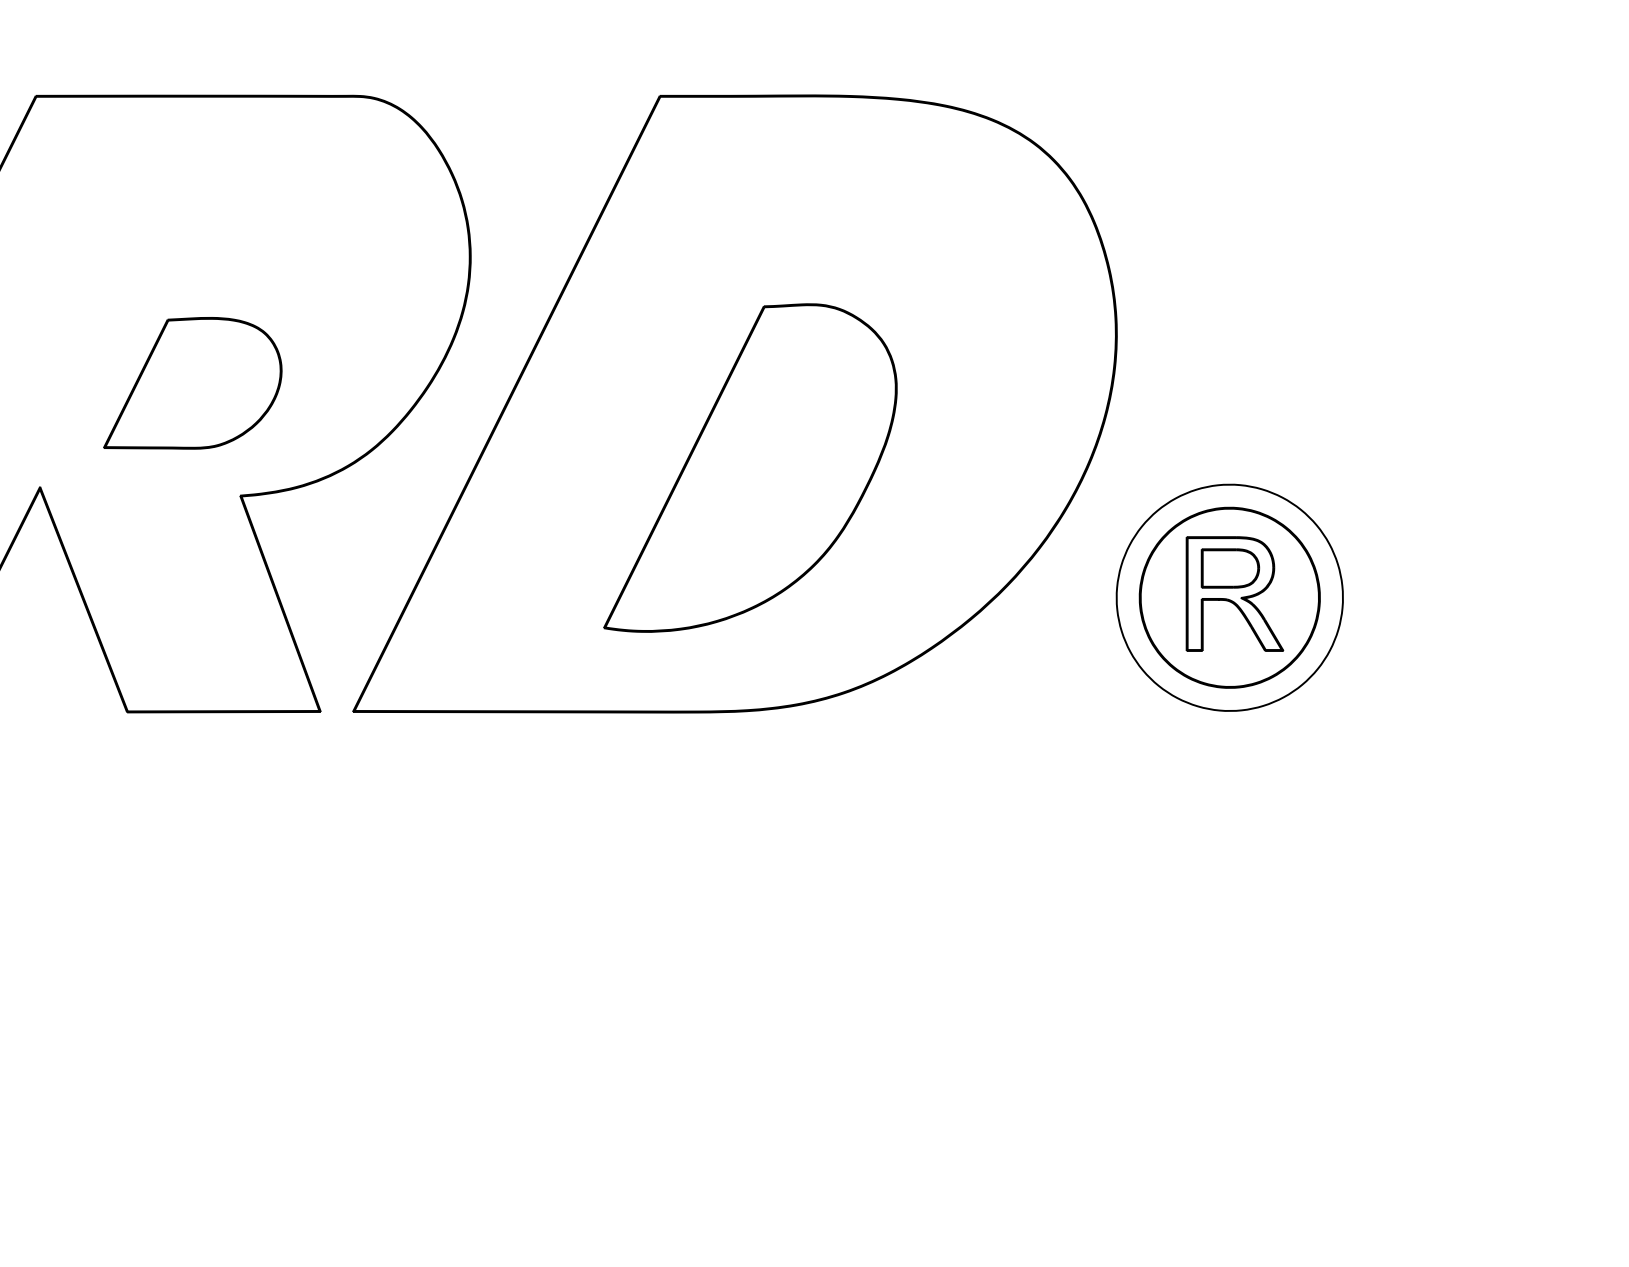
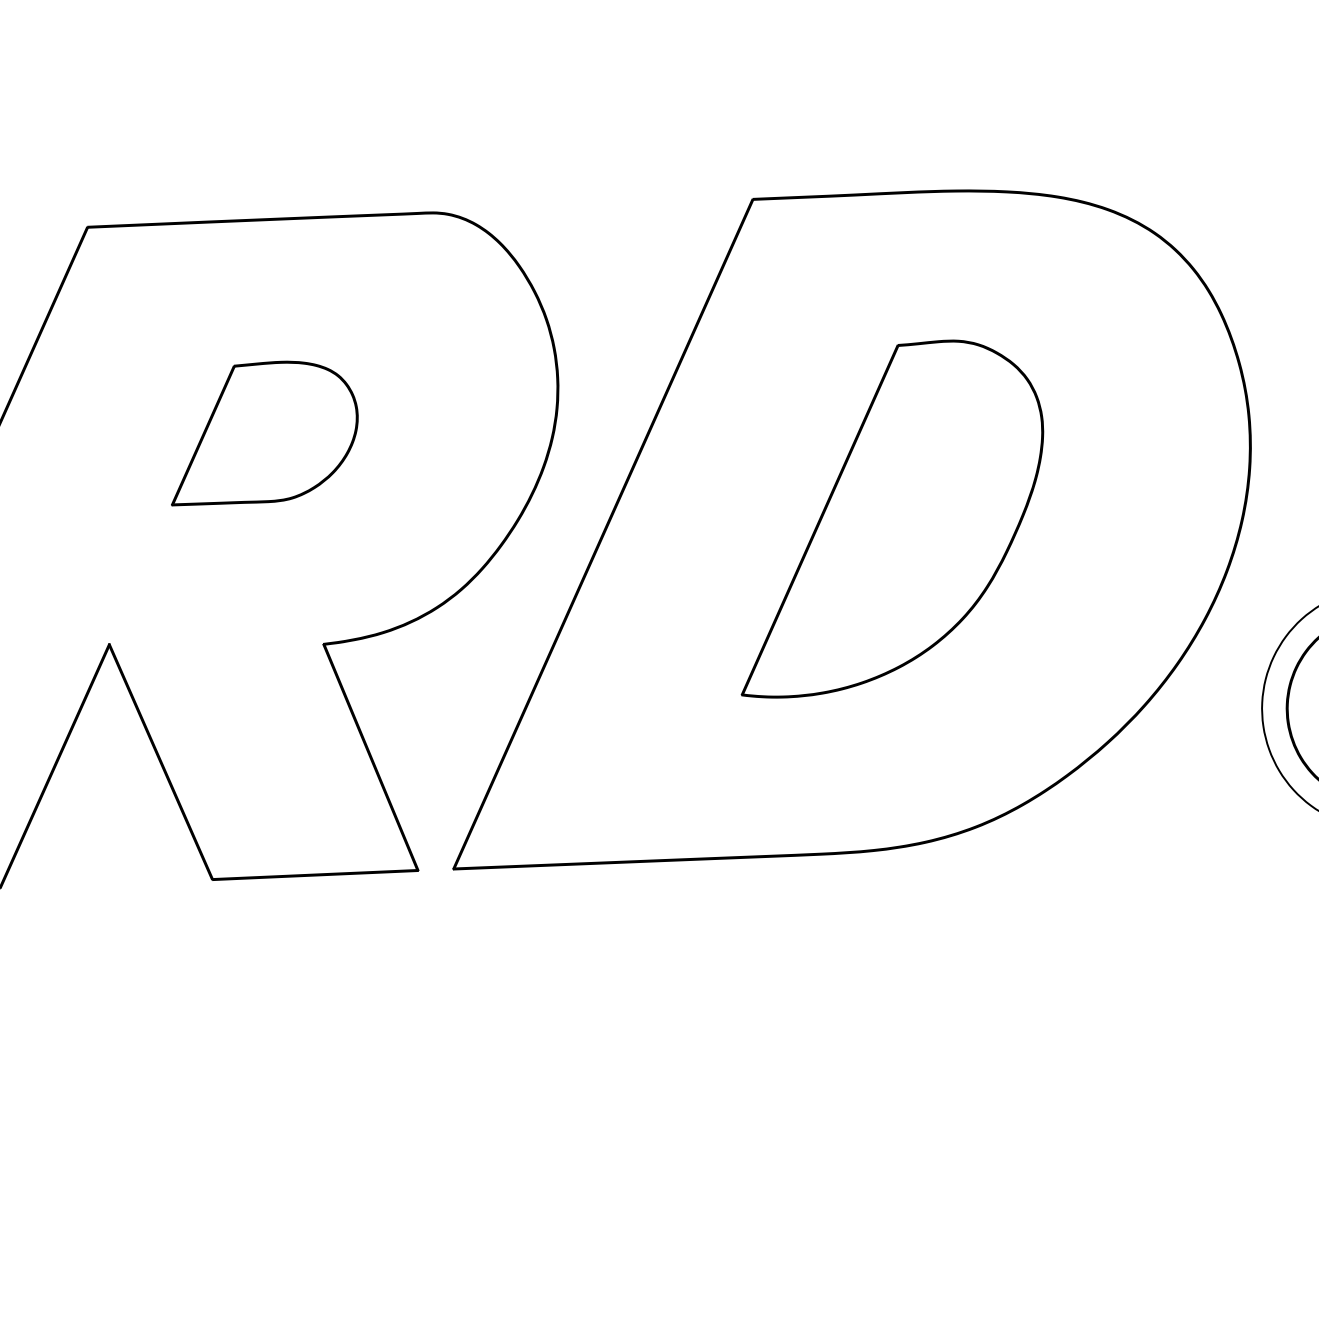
part: (192, 383) -> (263, 432), moved
part: (750, 467) -> (890, 517), moved

